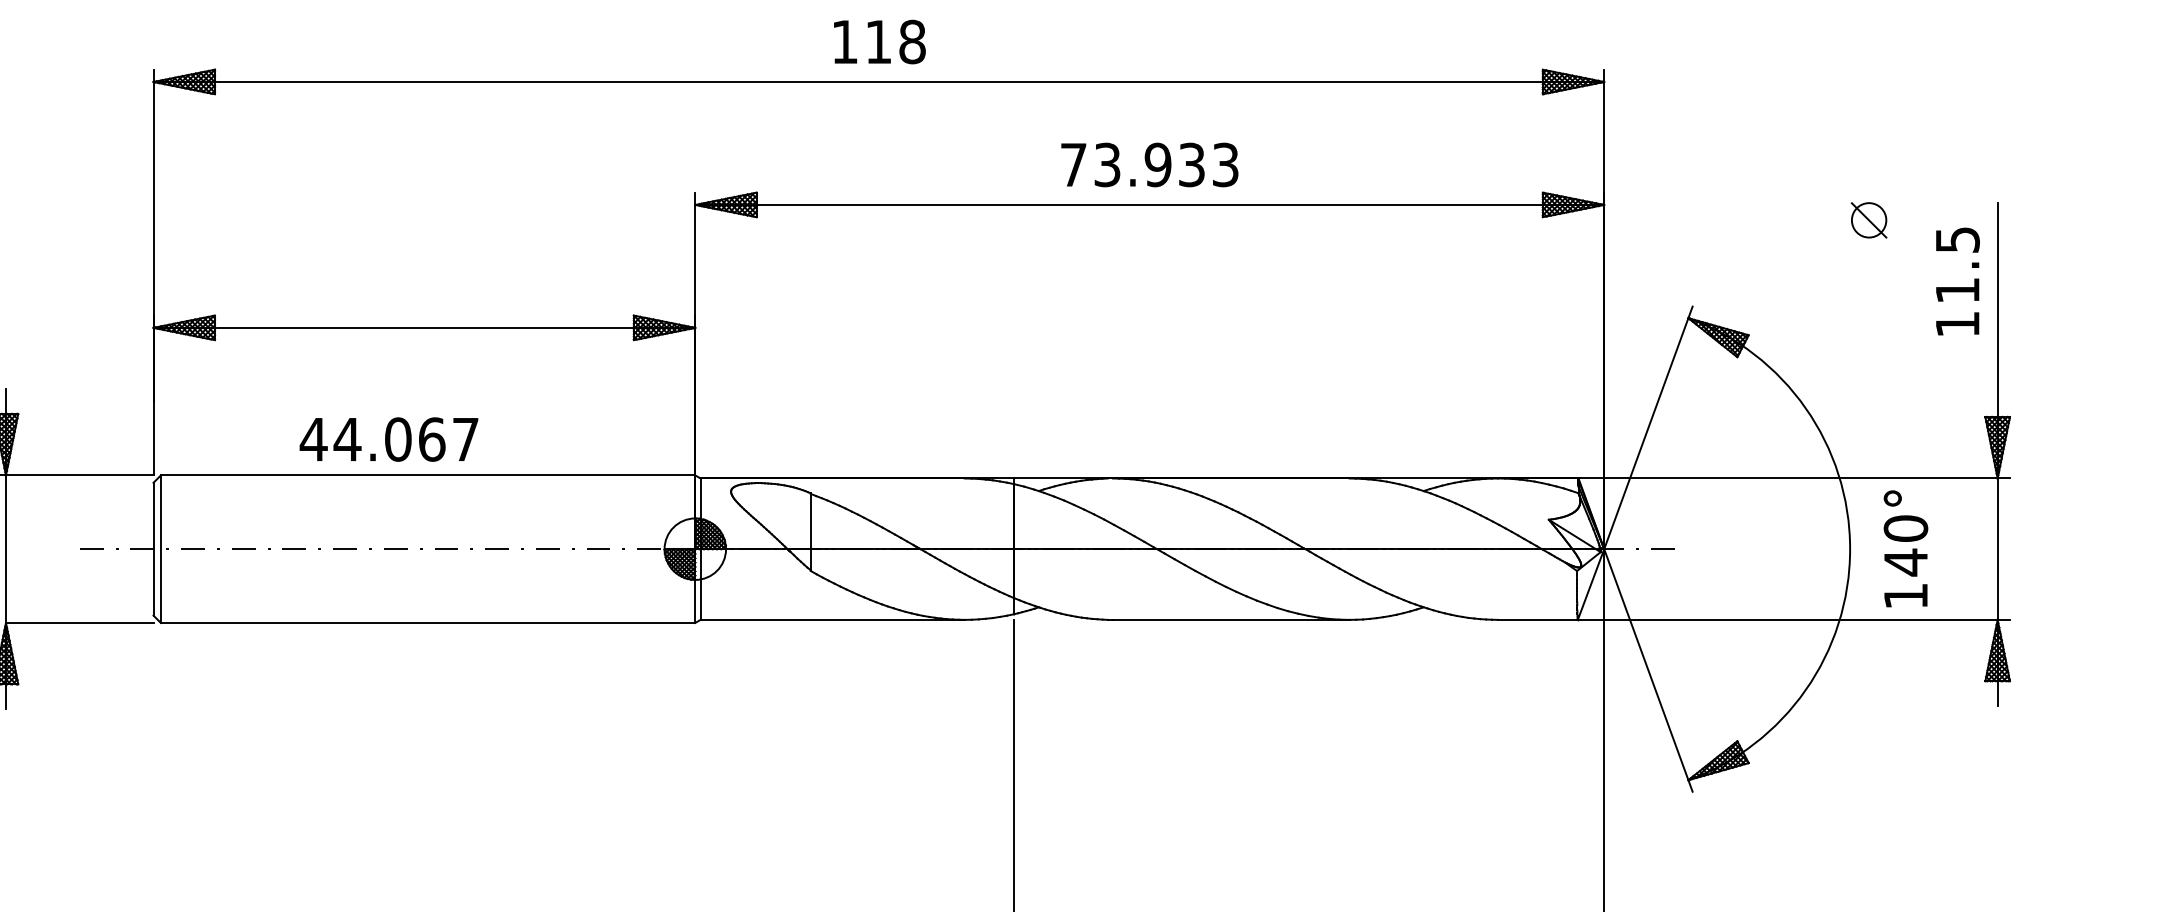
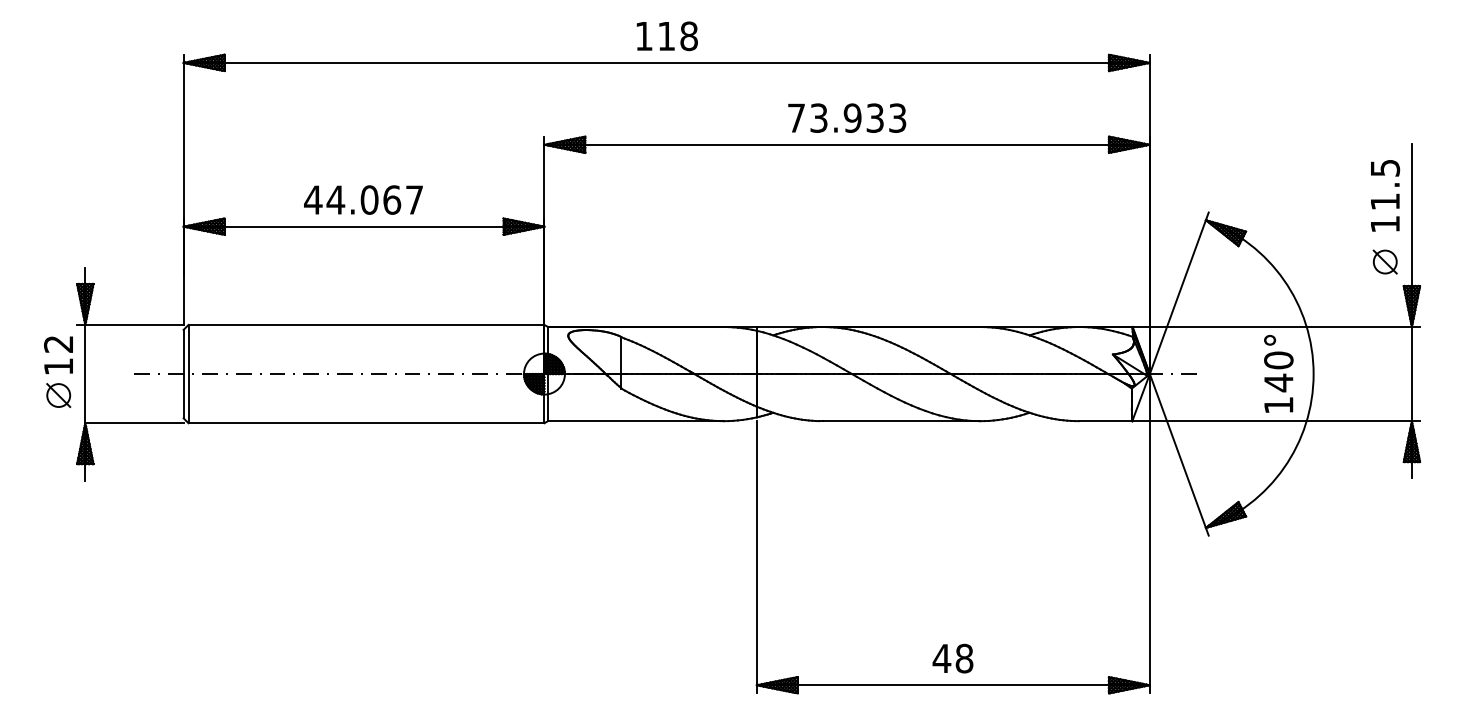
part: (1867, 219) -> (1384, 261), moved
text: (389, 438) -> (363, 199), moved
text: (1905, 548) -> (1278, 373), moved

